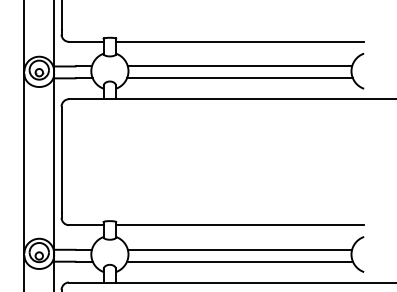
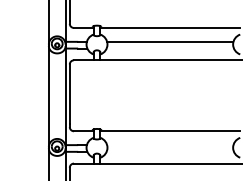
line: (238, 78) -> (169, 48), removed
line: (240, 250) -> (170, 145), removed
line: (238, 261) -> (169, 151), removed

